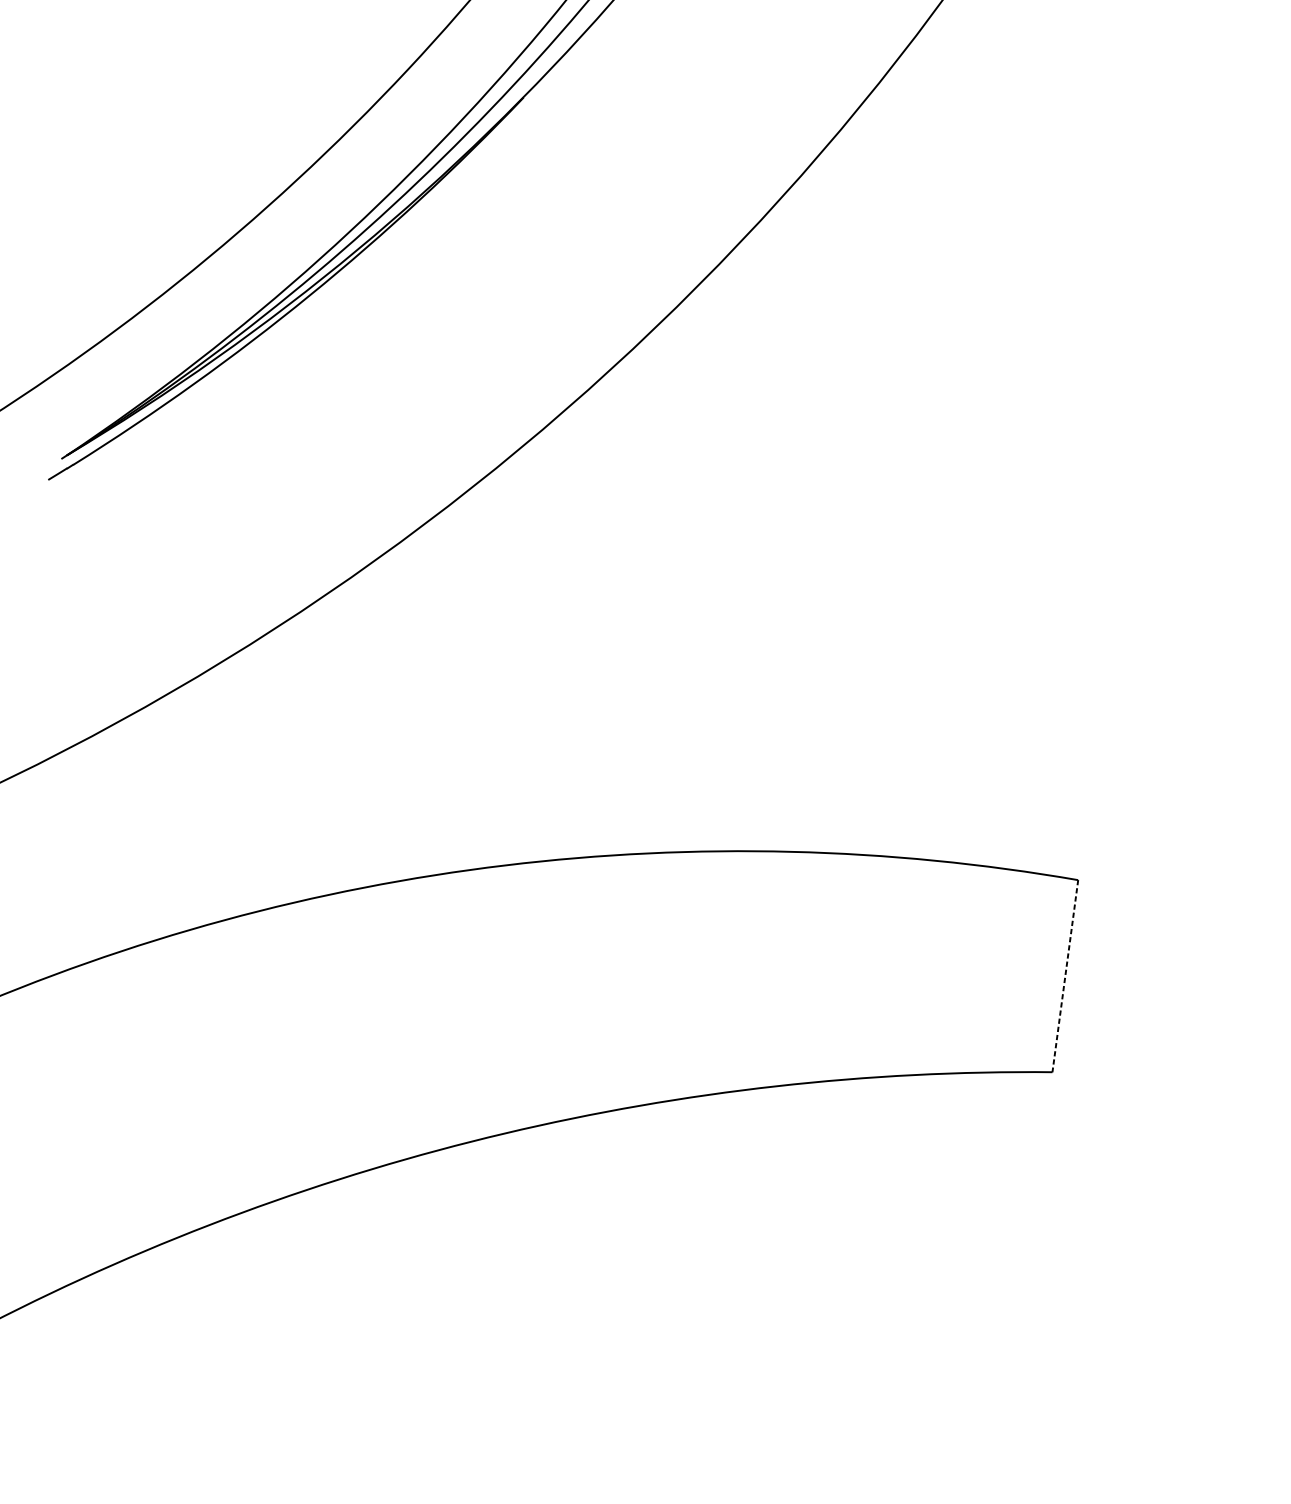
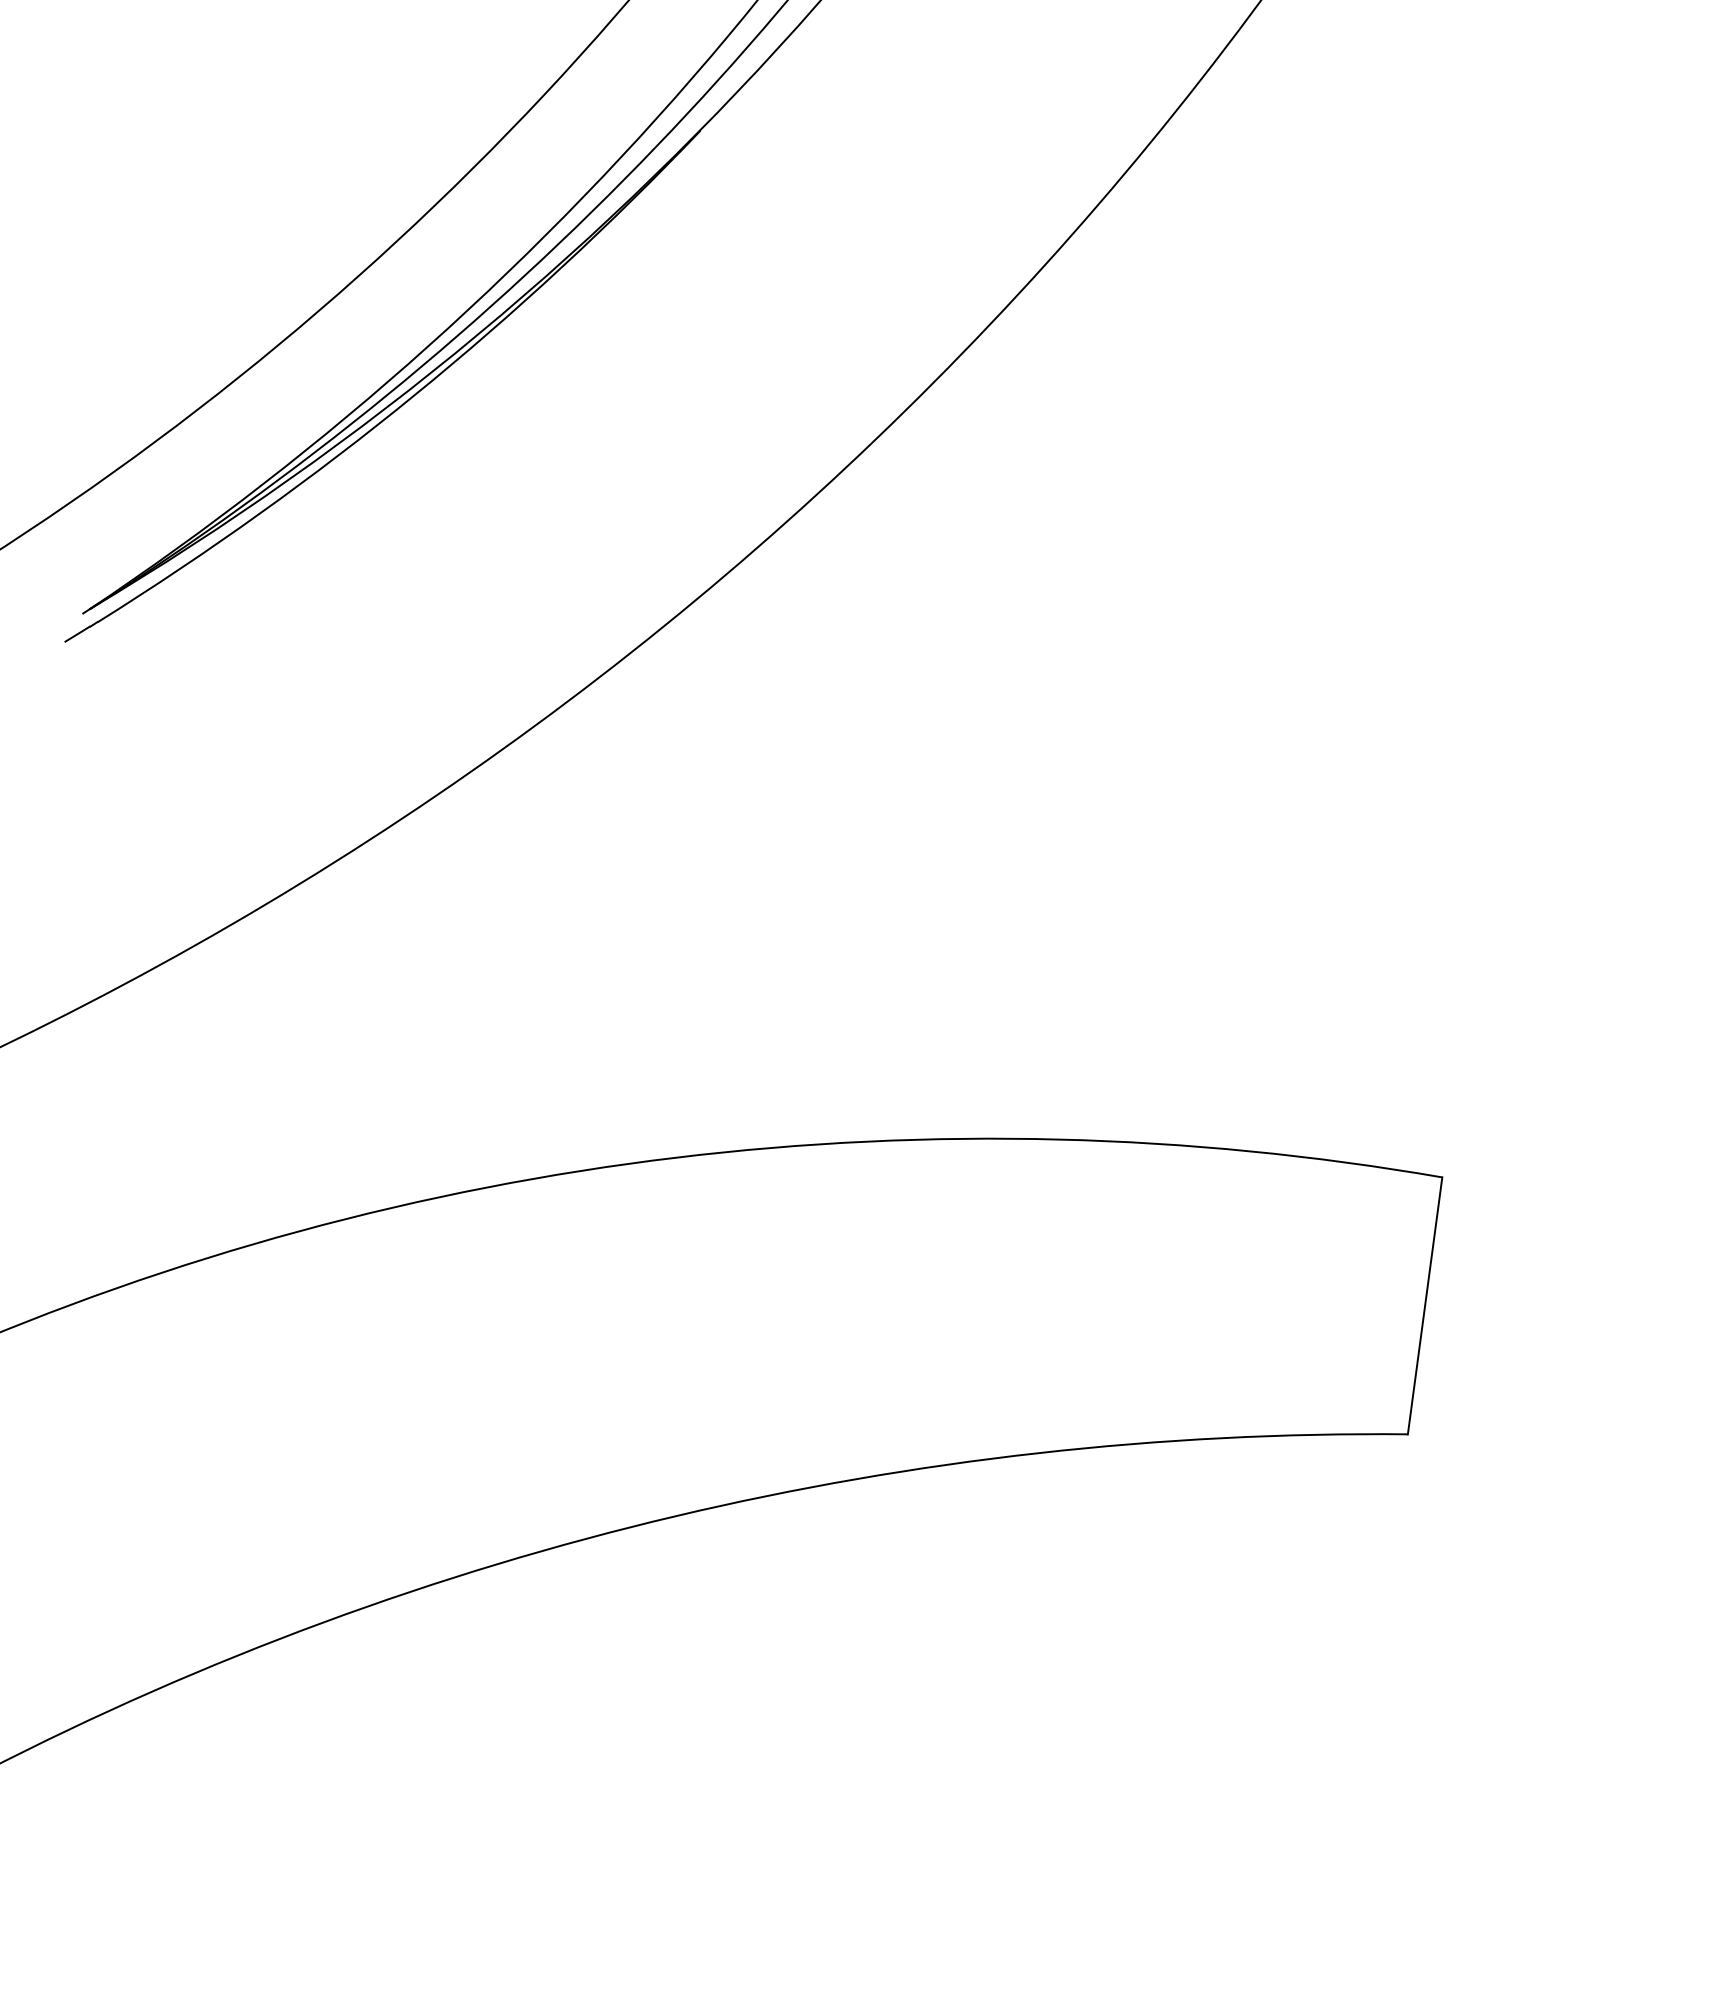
line: (1065, 975) -> (1425, 1305), dashed -> solid

